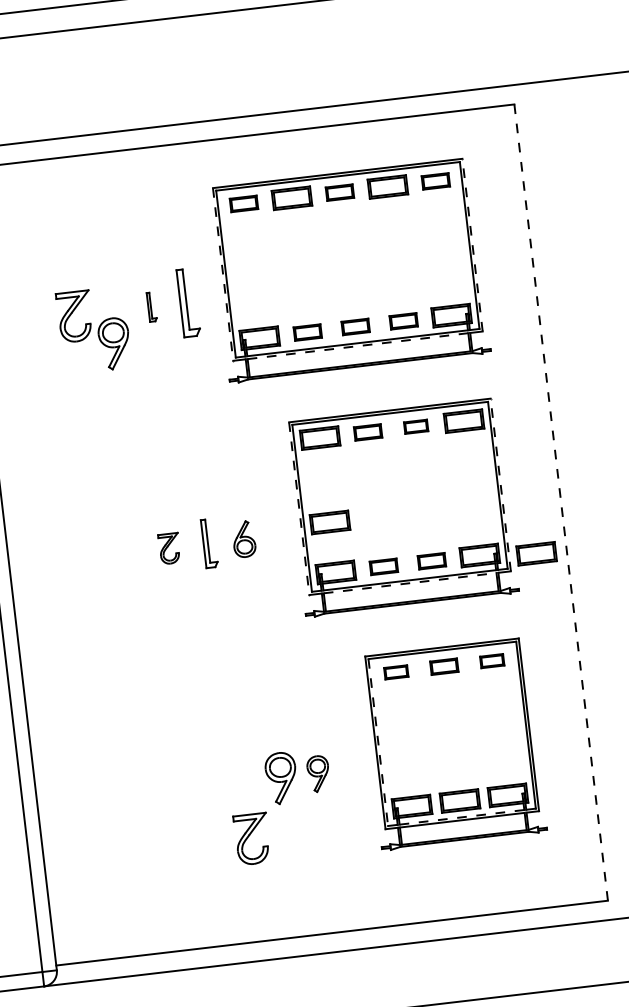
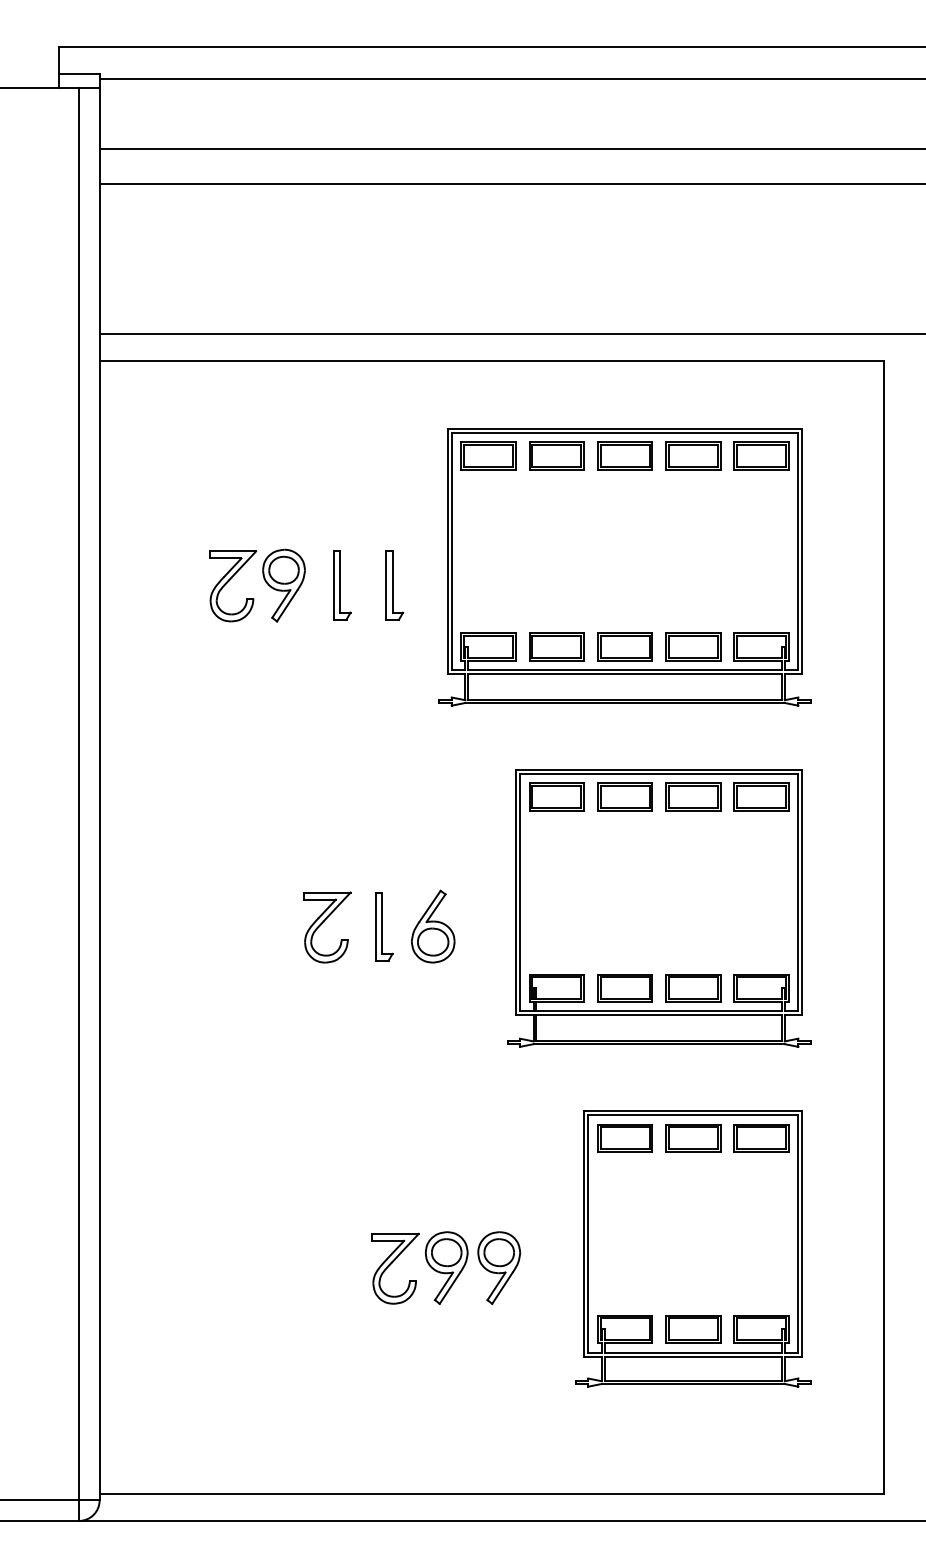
part: (435, 181) -> (761, 455), size x1.43
part: (339, 192) -> (624, 455), size x1.43
part: (243, 203) -> (488, 455), size x1.43
line: (472, 245) -> (802, 551), dashed -> solid
line: (223, 274) -> (447, 551), dashed -> solid
part: (188, 302) -> (394, 585), size x0.71
part: (152, 307) -> (342, 585), size x1.67
part: (403, 320) -> (693, 646), size x1.43
part: (355, 326) -> (624, 646), size x1.43
part: (307, 332) -> (556, 646), size x1.43
part: (114, 343) -> (283, 585), moved
line: (358, 346) -> (625, 674), dashed -> solid
part: (416, 426) -> (693, 796), size x1.67
part: (367, 432) -> (624, 796), size x1.43
line: (500, 484) -> (802, 892), dashed -> solid
line: (561, 502) -> (884, 926), dashed -> solid
line: (298, 508) -> (515, 892), dashed -> solid
part: (329, 522) -> (556, 916), removed
part: (244, 539) -> (433, 926), size x1.43
part: (169, 548) -> (327, 927), size x1.67
part: (536, 553) -> (841, 994), removed
part: (432, 561) -> (693, 988), size x1.43
part: (383, 567) -> (624, 988), size x1.43
line: (410, 583) -> (659, 1015), dashed -> solid
part: (492, 661) -> (761, 1138), size x1.67
part: (444, 666) -> (693, 1138), size x1.43
part: (395, 672) -> (624, 1138), size x1.67
line: (378, 742) -> (588, 1233), dashed -> solid
part: (318, 773) -> (499, 1267), size x1.43
line: (462, 817) -> (693, 1352), dashed -> solid
part: (252, 839) -> (395, 1268), moved

